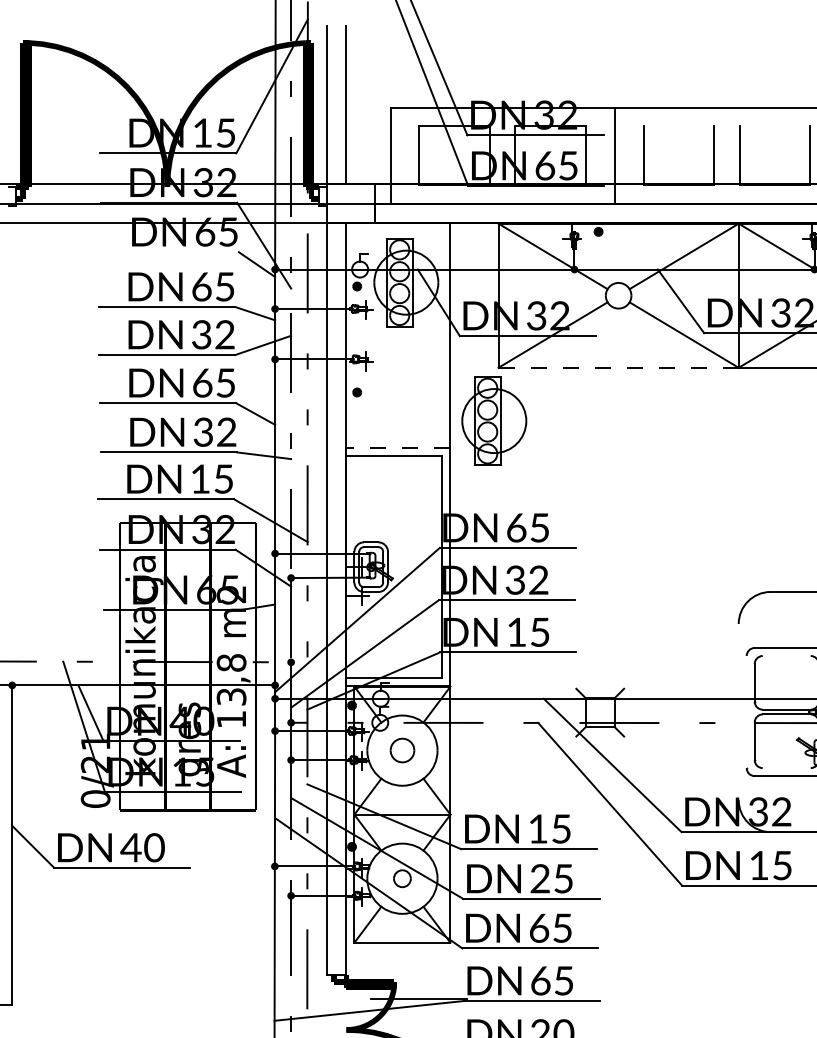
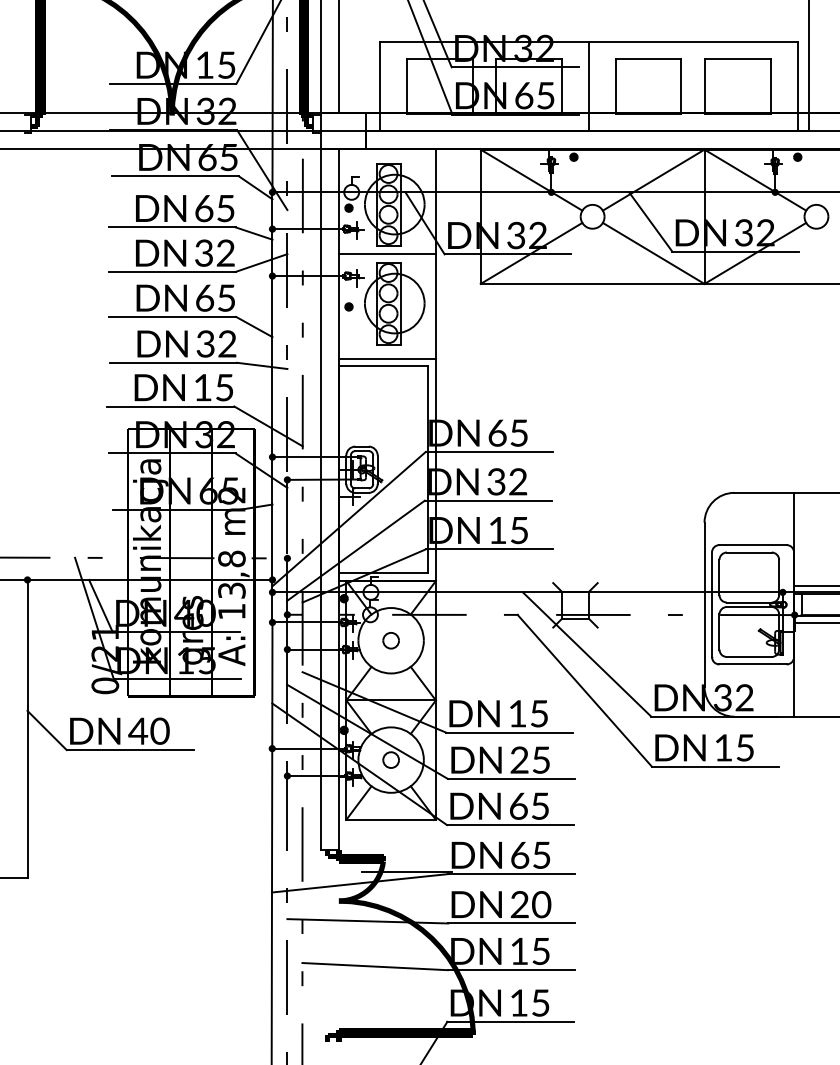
line: (678, 125) -> (648, 58), added
line: (775, 125) -> (738, 58), added
line: (169, 252) -> (174, 176), added
line: (397, 336) -> (386, 254), added
line: (618, 367) -> (592, 283), dashed -> solid
part: (494, 420) -> (394, 303), moved
line: (397, 447) -> (386, 358), dashed -> solid
line: (785, 655) -> (748, 552), added
line: (738, 711) -> (704, 604), added
line: (747, 711) -> (712, 604), added
part: (401, 750) -> (390, 640), size x0.71
line: (785, 767) -> (748, 656), added

